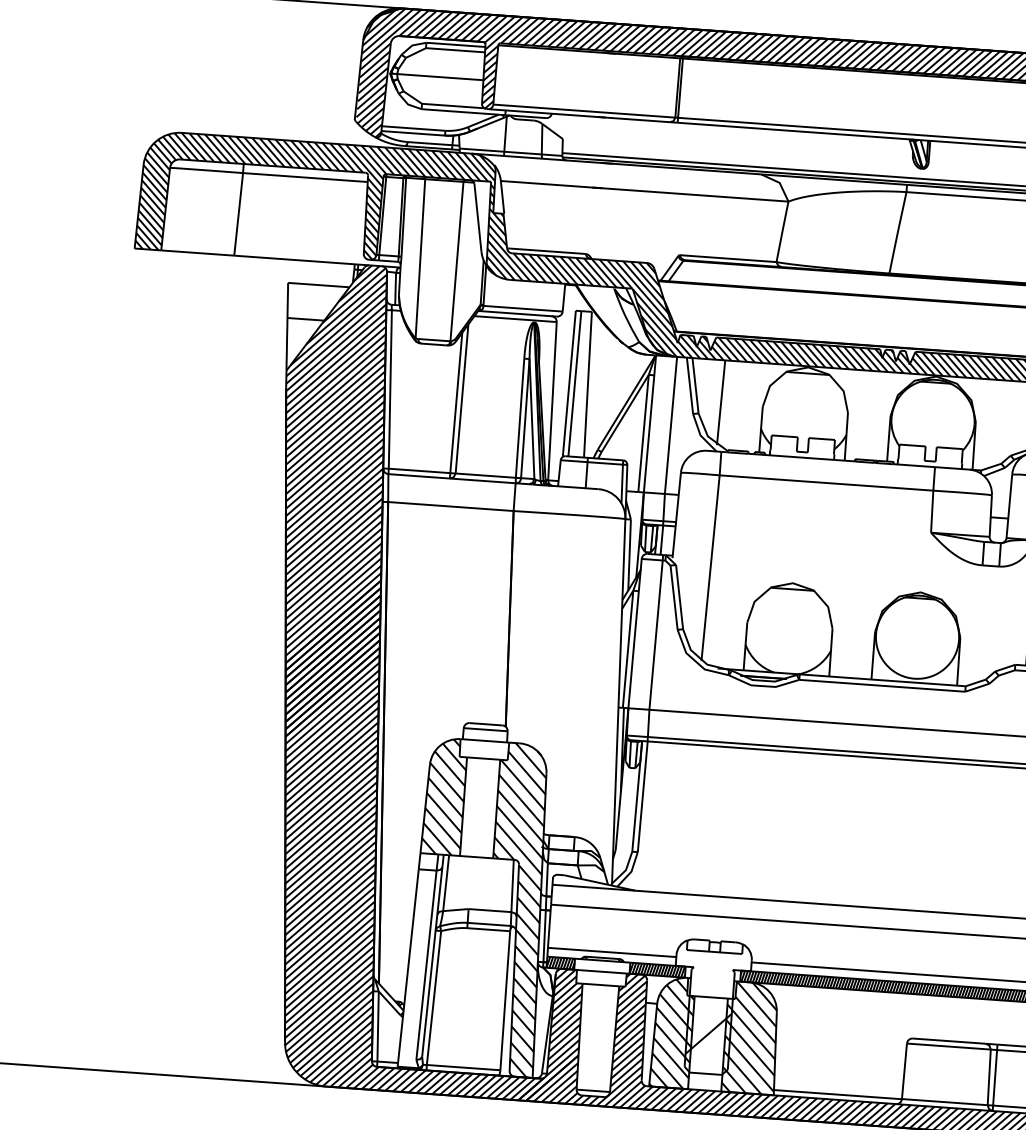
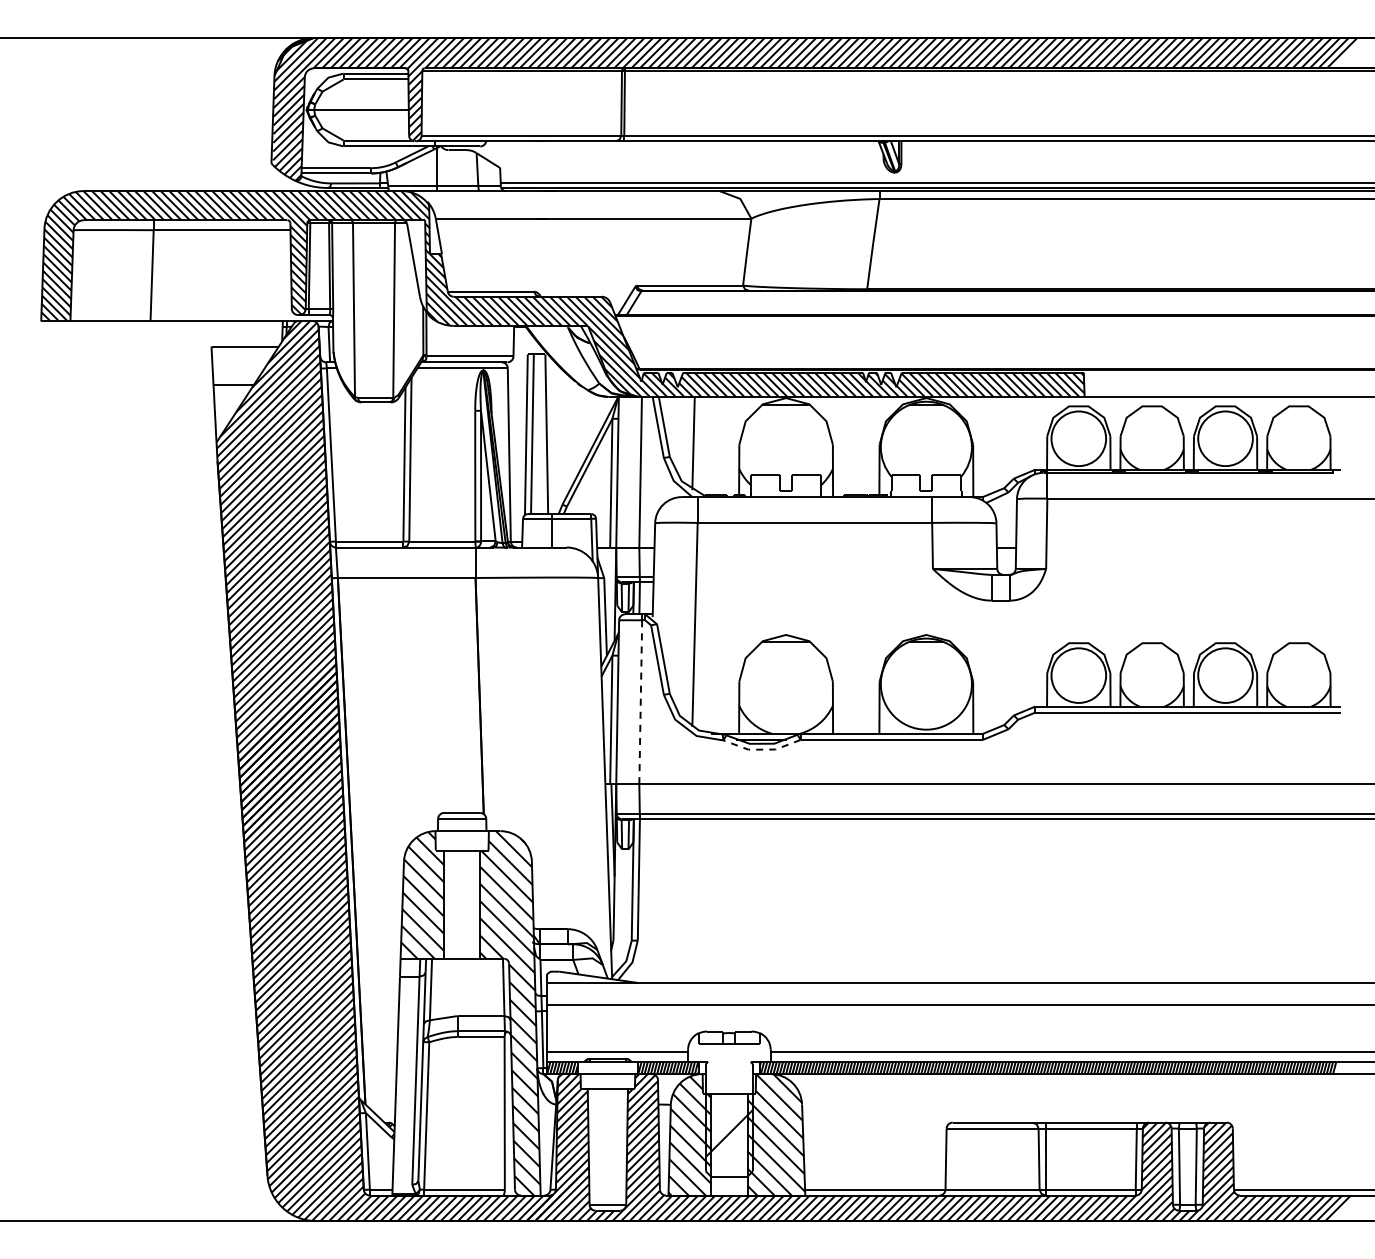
line: (655, 635) -> (640, 702), solid -> dashed
line: (763, 686) -> (761, 749), solid -> dashed

